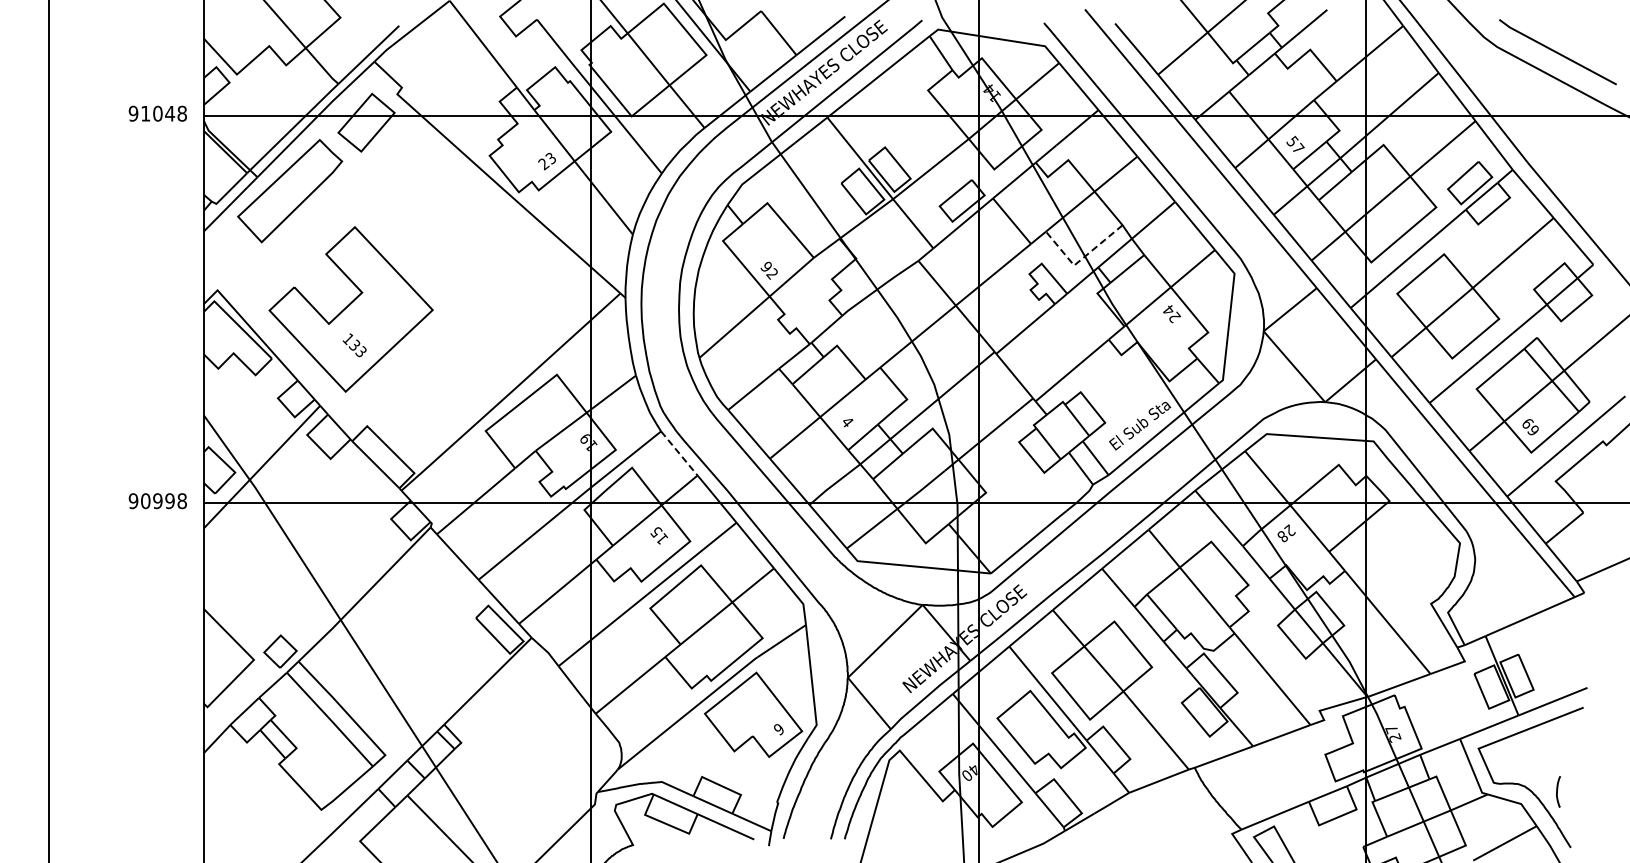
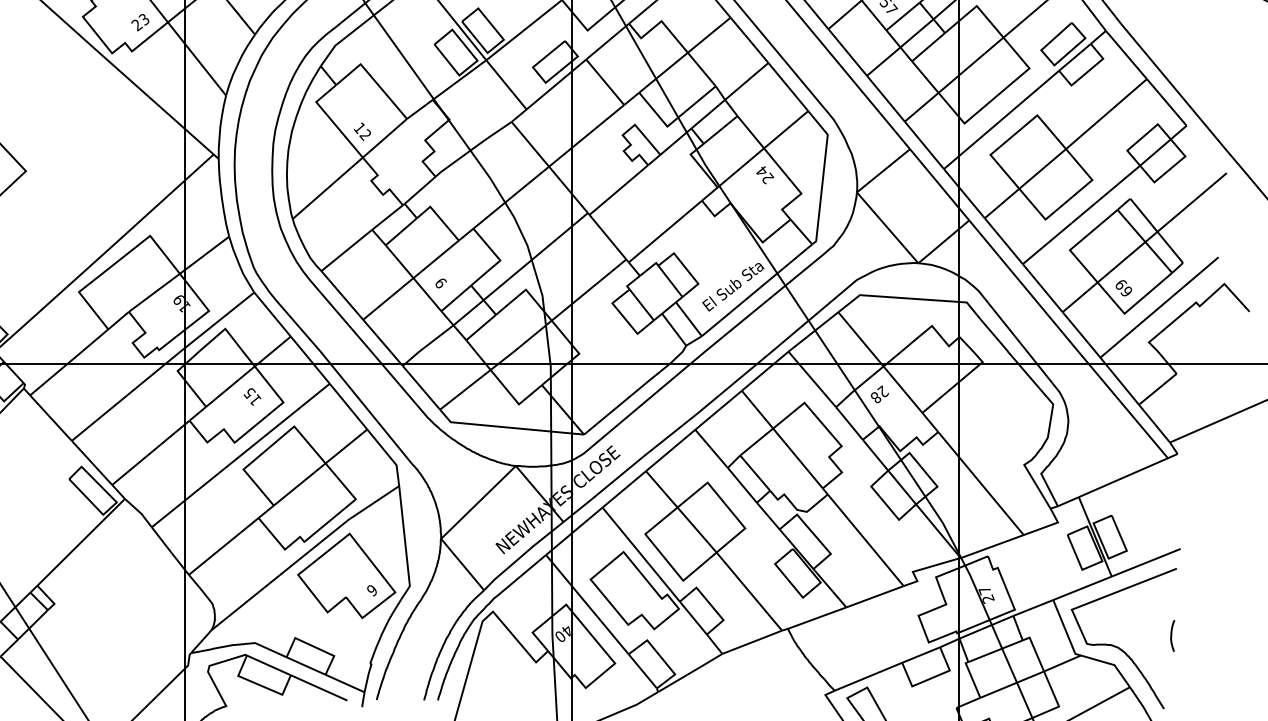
line: (1080, 260) -> (673, 121), dashed -> solid
text: (766, 266) -> (359, 127), 92 -> 12
text: (847, 422) -> (440, 283), 4 -> 6
line: (679, 453) -> (272, 314), dashed -> solid
curve: (1557, 791) -> (1171, 635), moved

